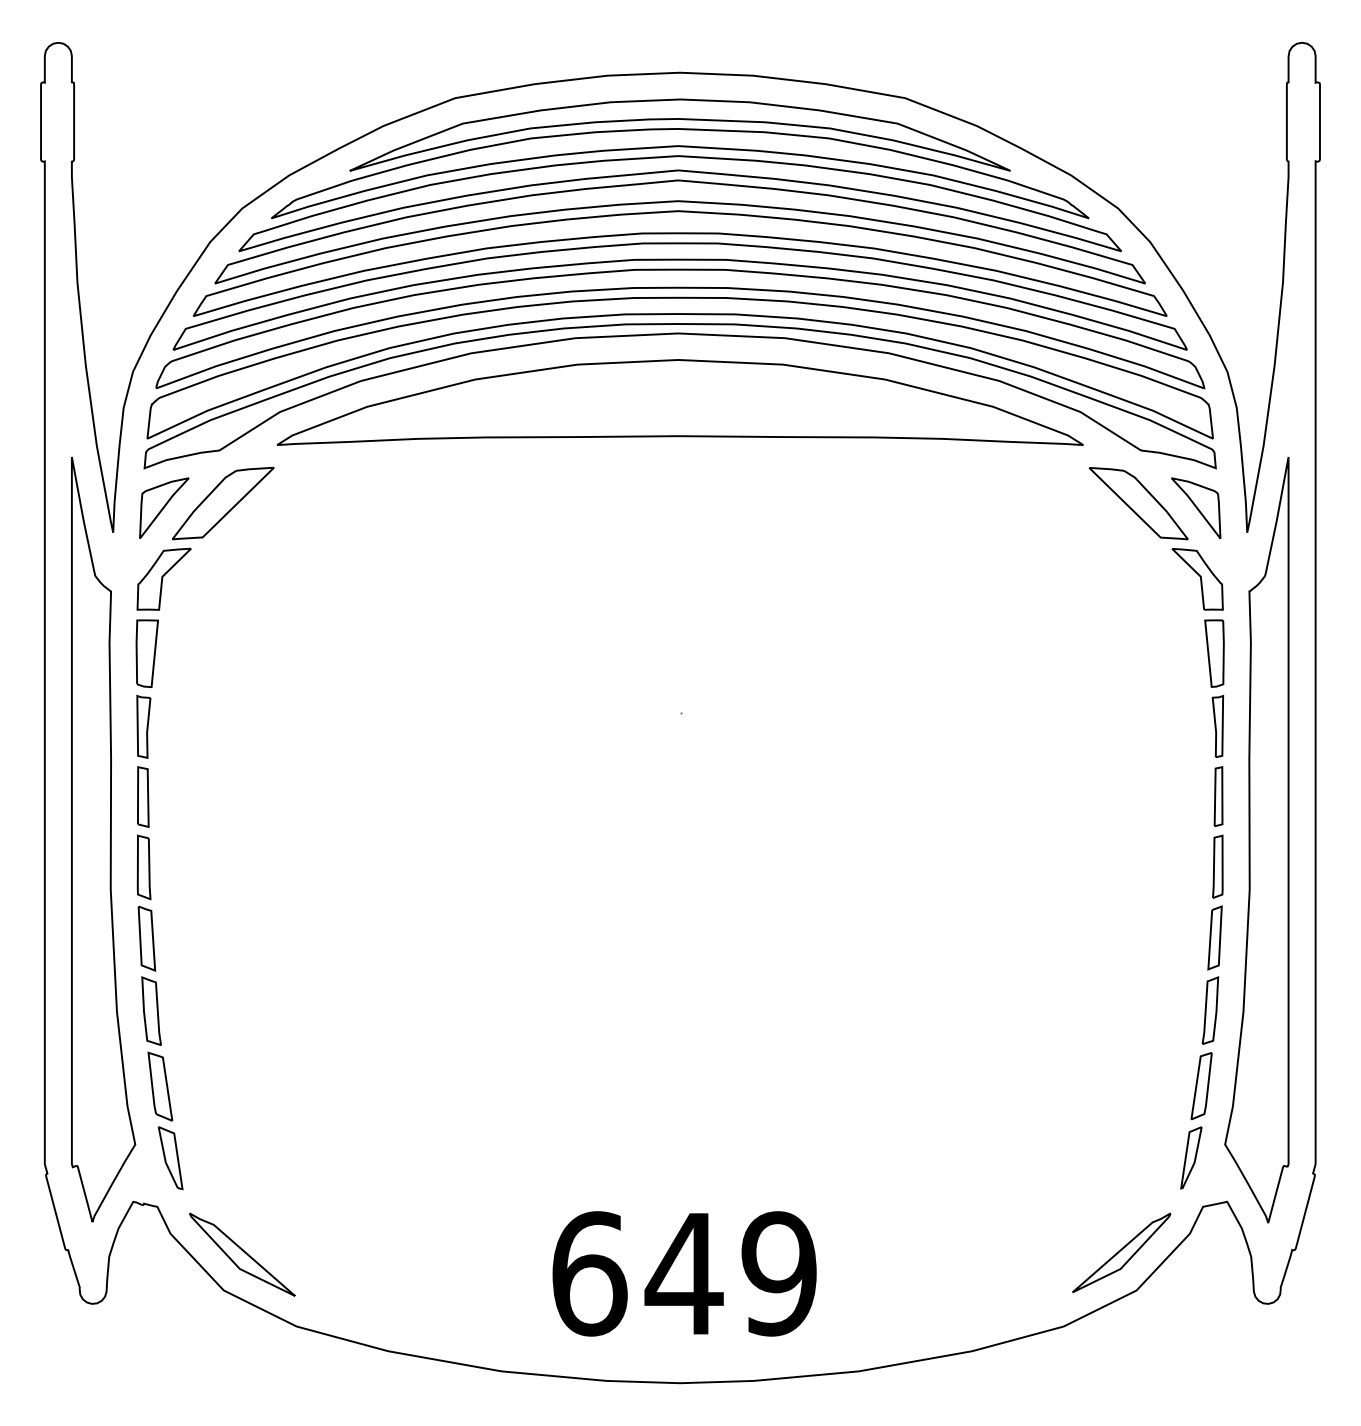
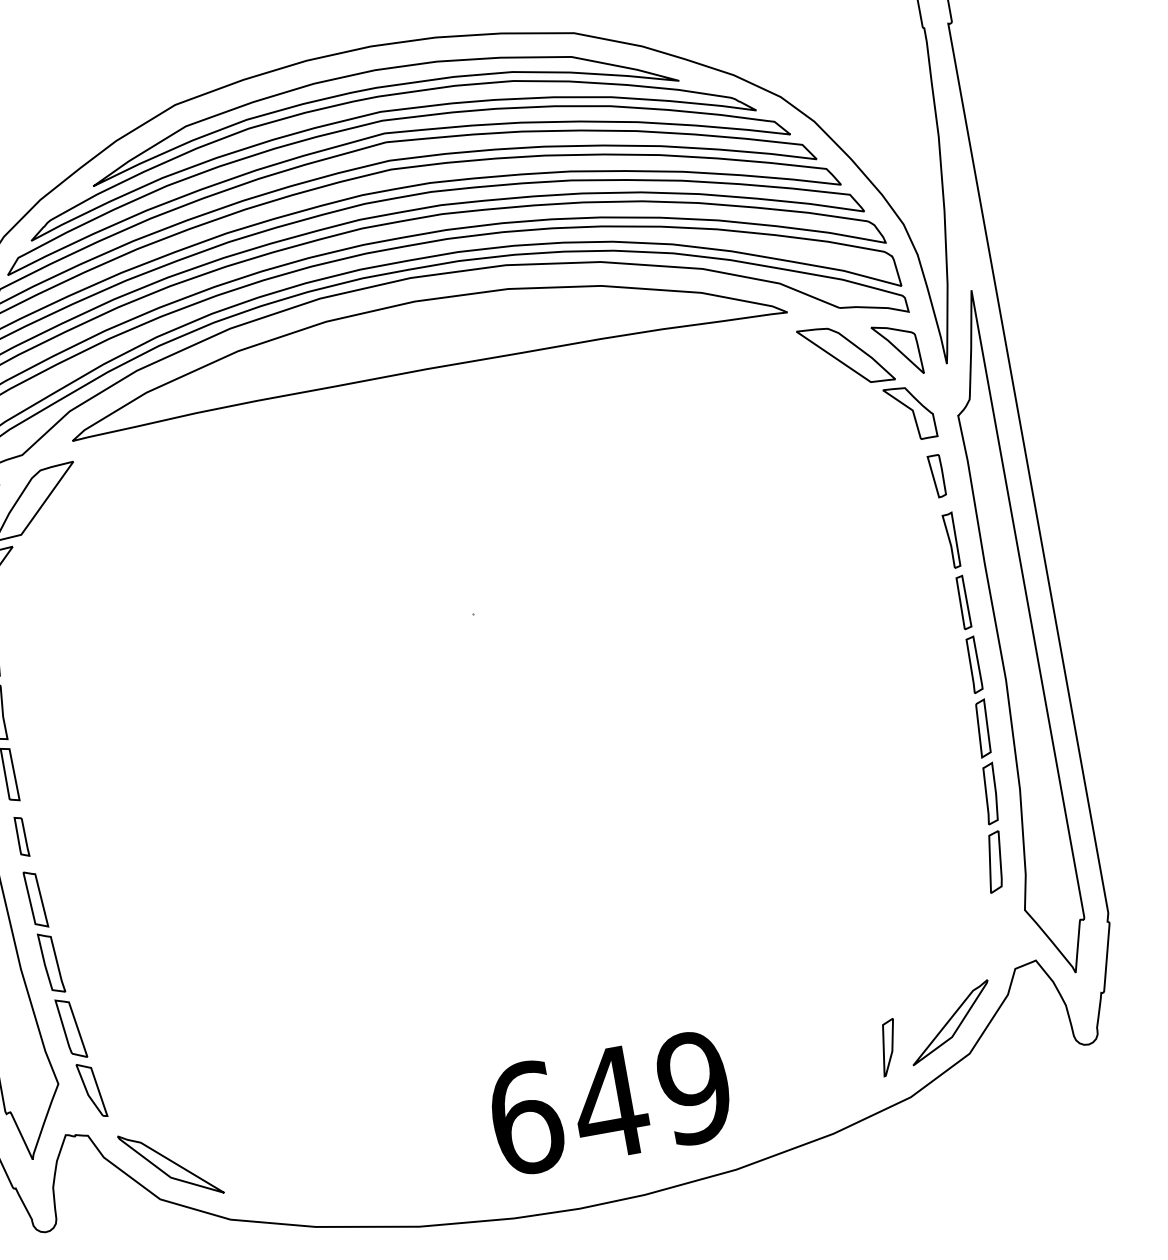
part: (1214, 653) -> (937, 476), size x0.7
part: (143, 867) -> (21, 837), size x0.7
part: (1191, 1157) -> (888, 1047), moved
text: (684, 1273) -> (610, 1102), moved

